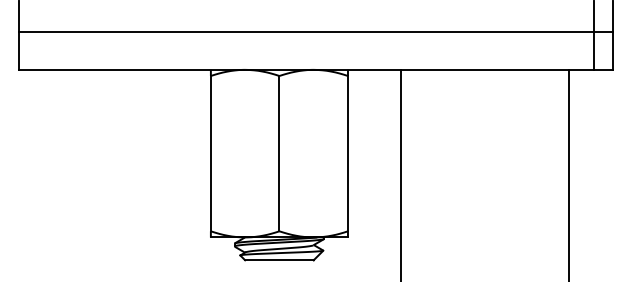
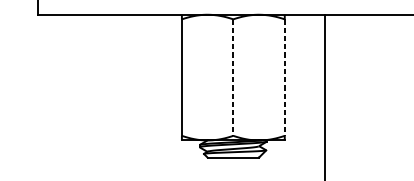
line: (279, 153) -> (233, 77), solid -> dashed
line: (347, 153) -> (284, 77), solid -> dashed

